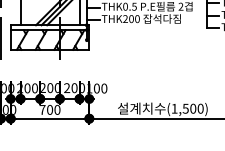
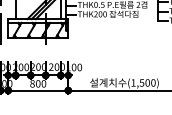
text: (42, 109) -> (32, 83), 700 -> 800

